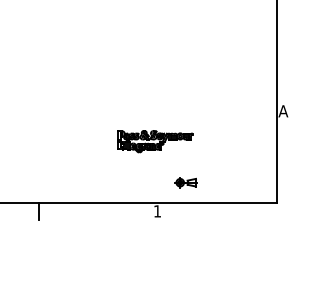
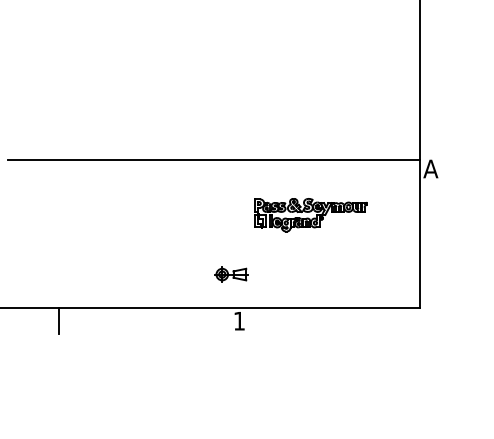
line: (140, 105) -> (213, 160), added
part: (155, 141) -> (310, 214), moved
part: (185, 182) -> (230, 274), moved

